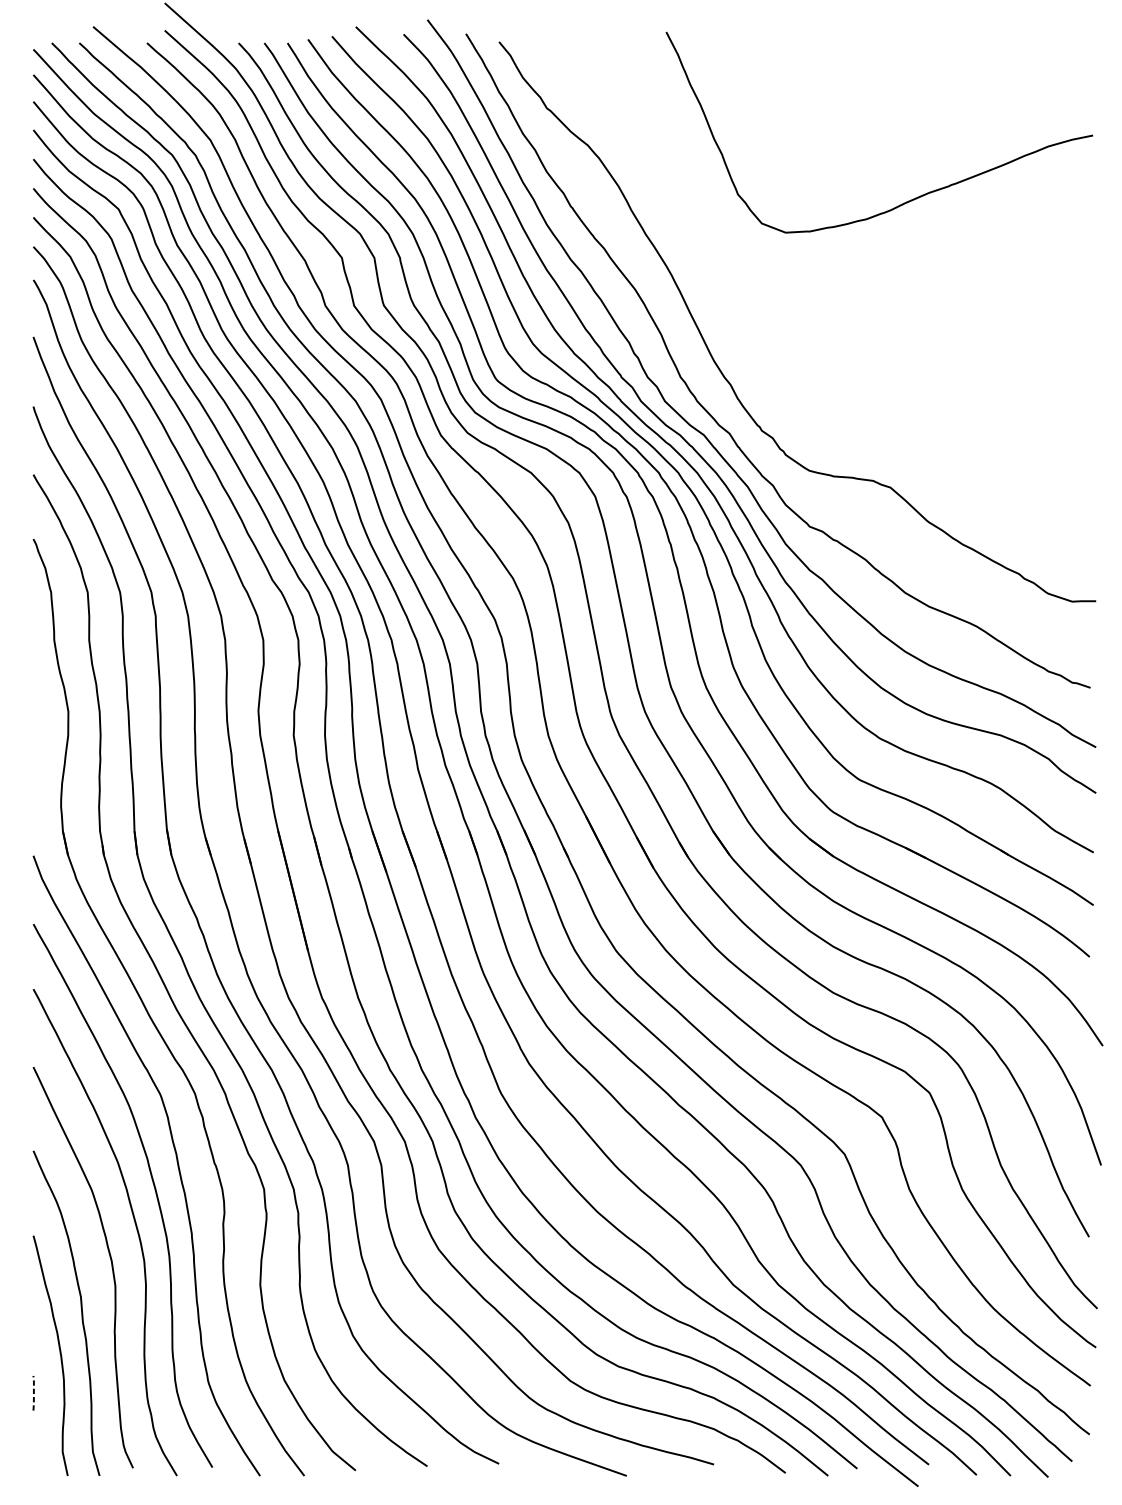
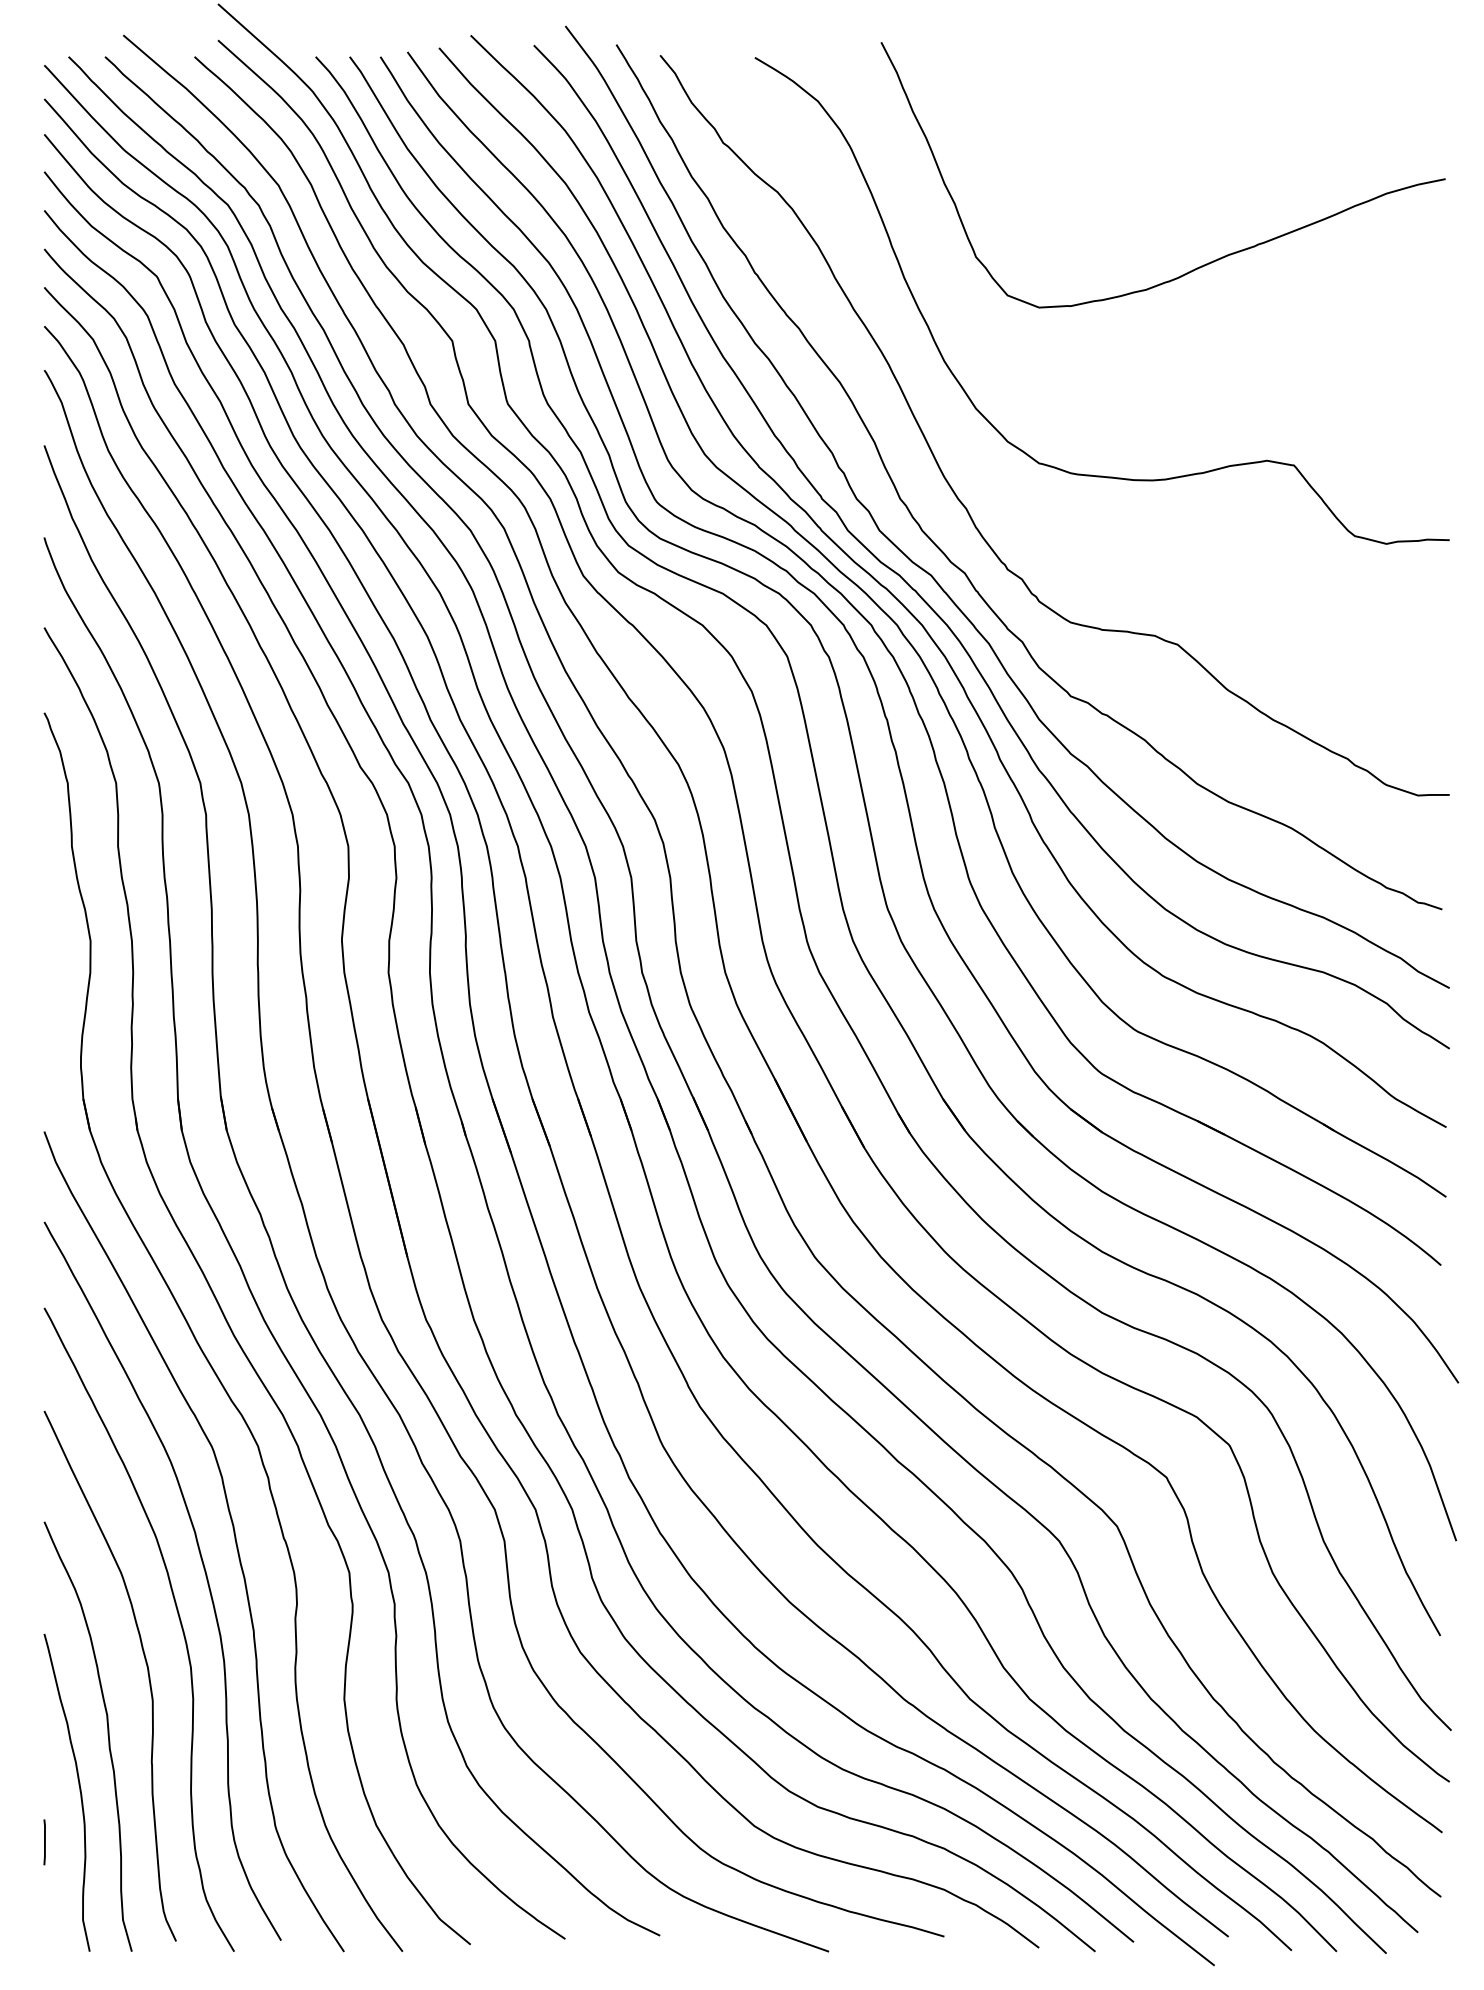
curve: (730, 295) -> (965, 390), added
line: (33, 1393) -> (44, 1842), dashed -> solid

